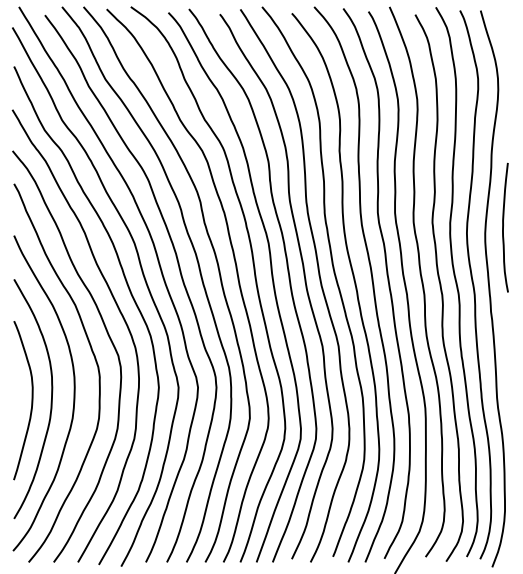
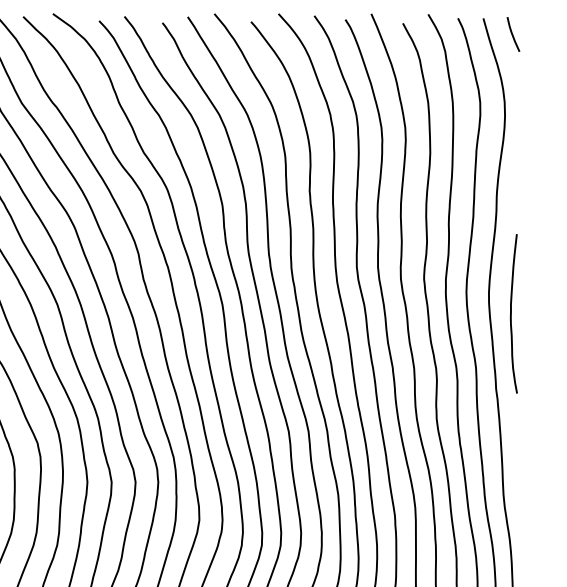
line: (504, 23) -> (512, 34), added
curve: (503, 227) -> (511, 313), moved

